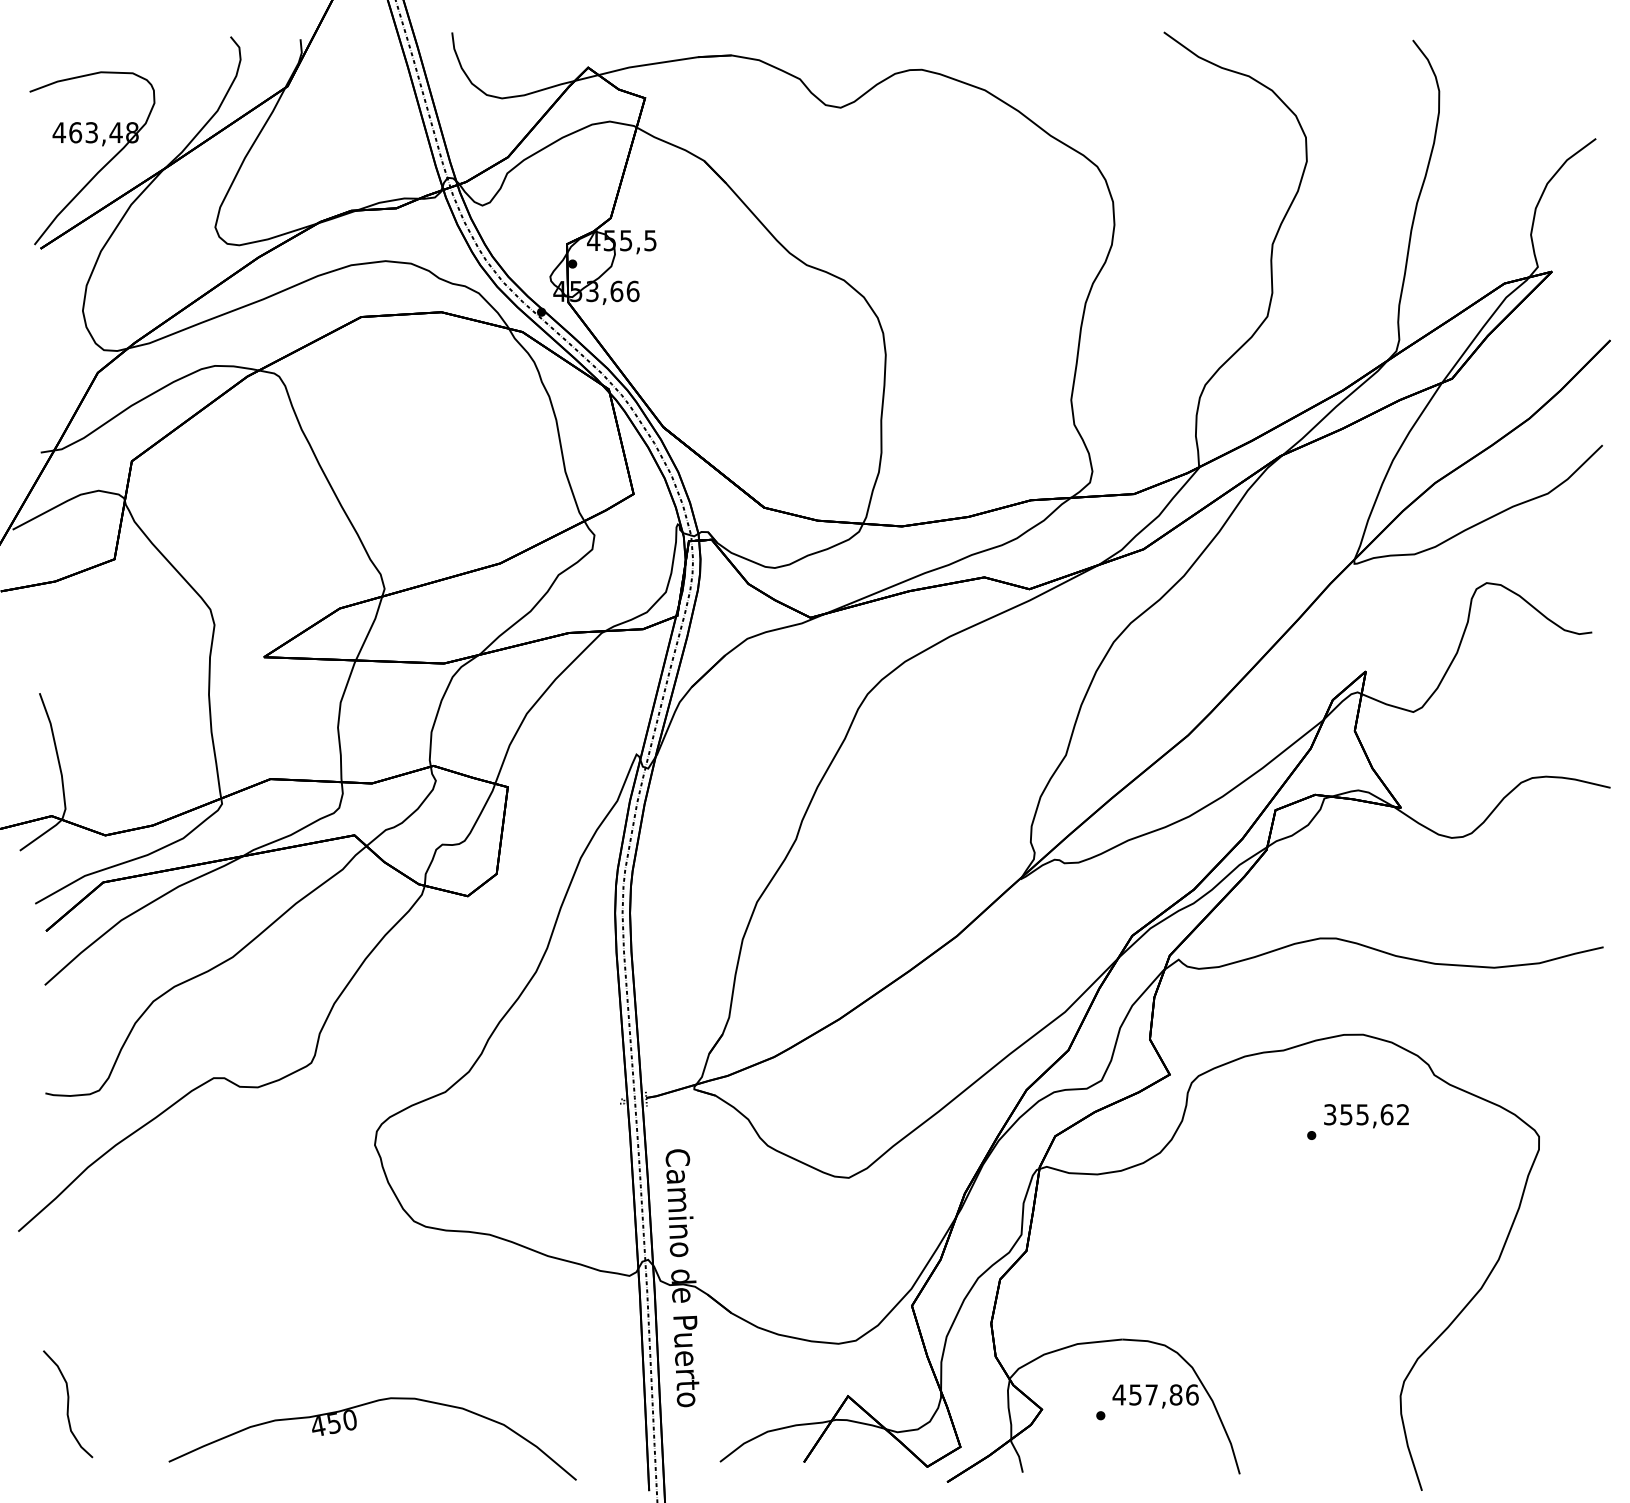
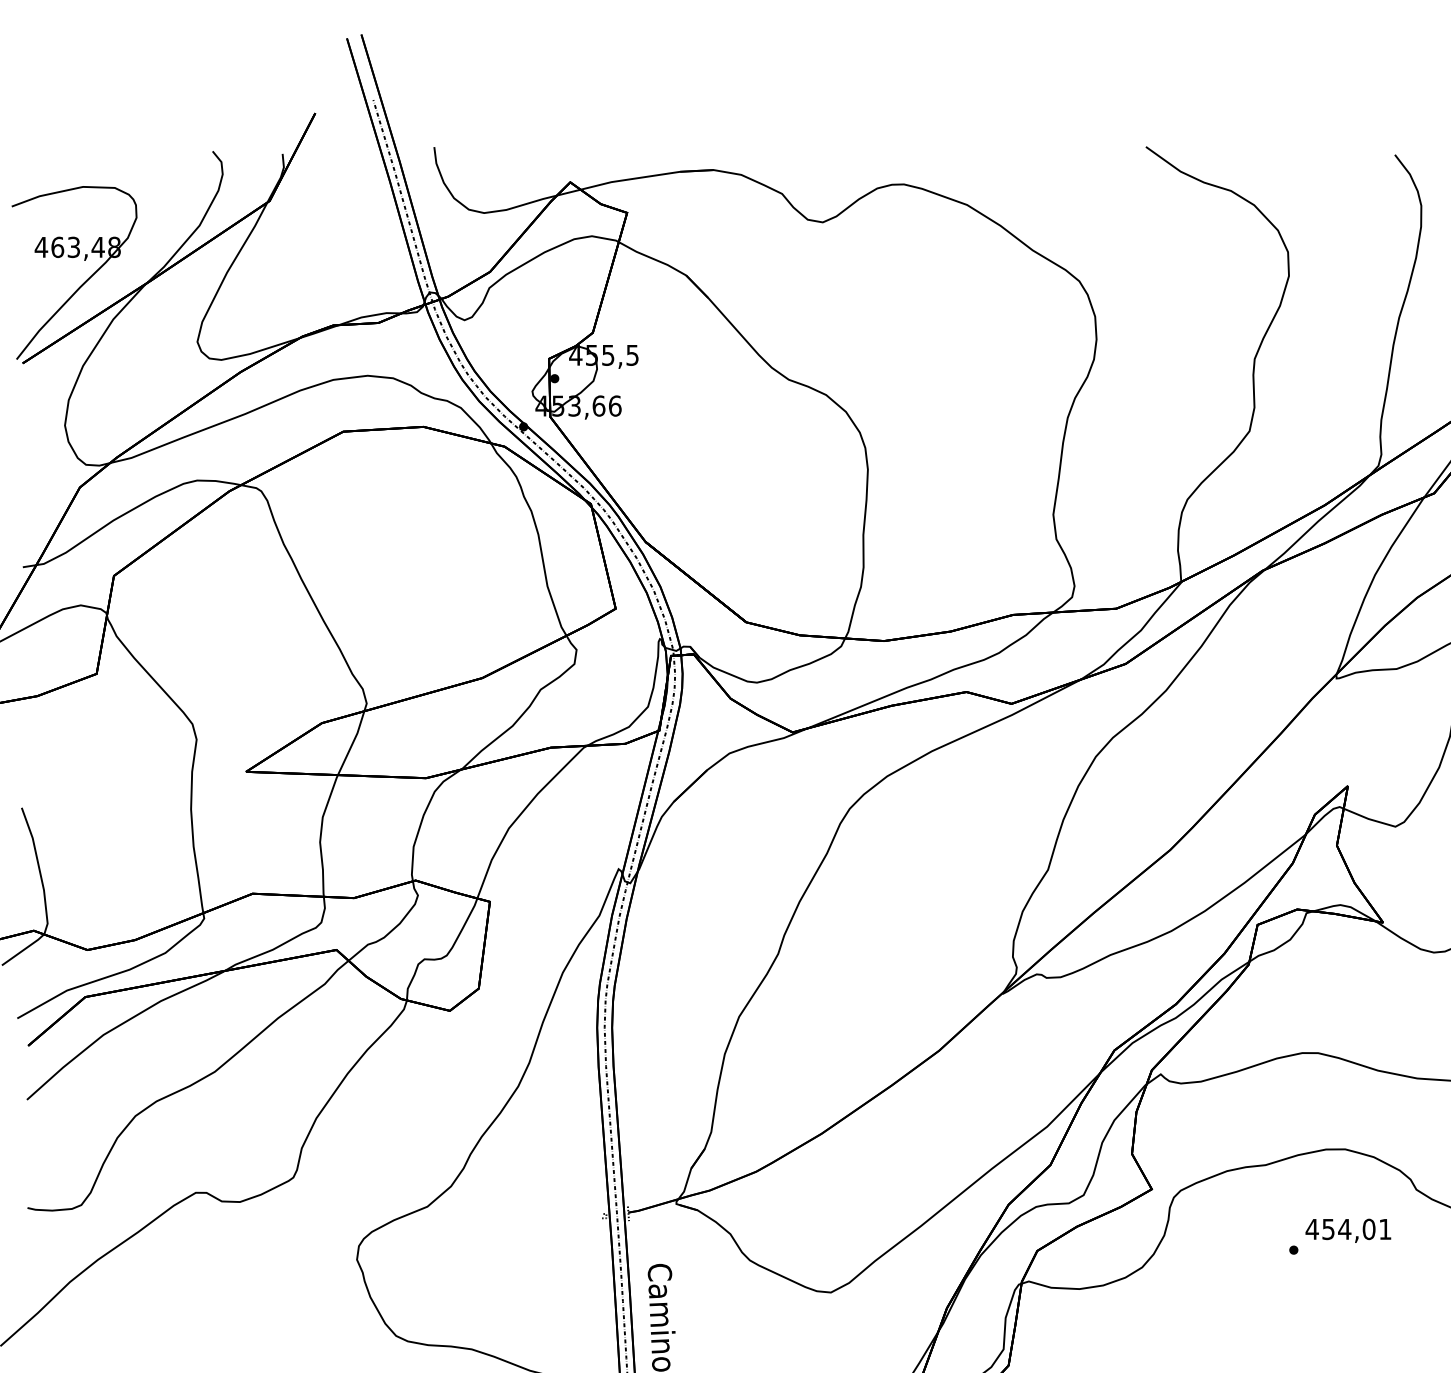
text: (1365, 1114) -> (1347, 1229), 355,62 -> 454,01

